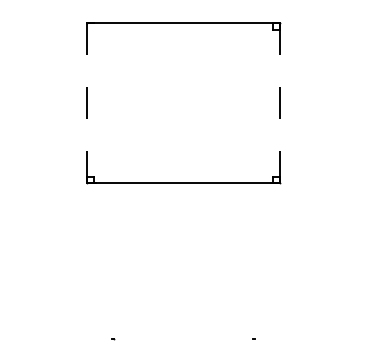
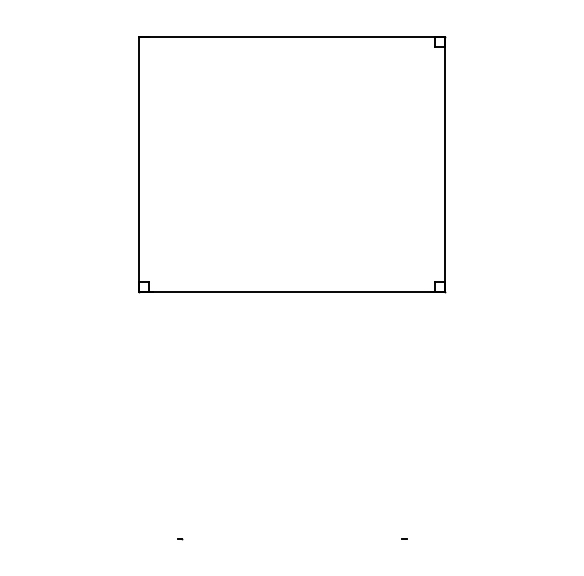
line: (279, 102) -> (444, 163), dashed -> solid
line: (87, 103) -> (139, 164), dashed -> solid

